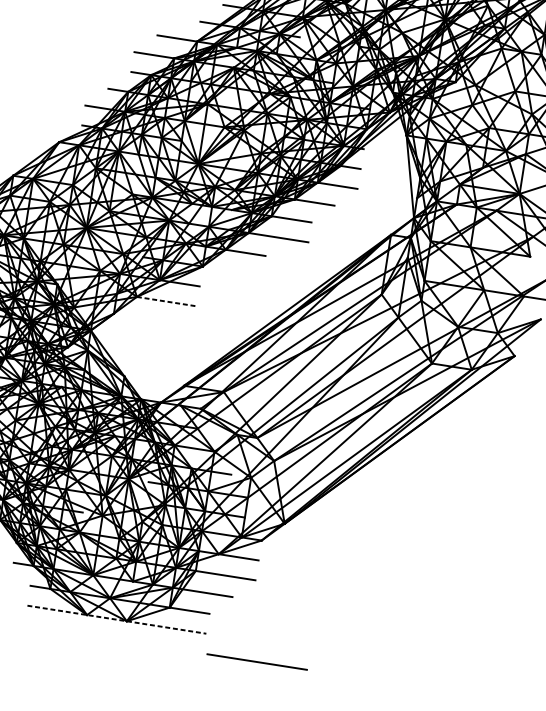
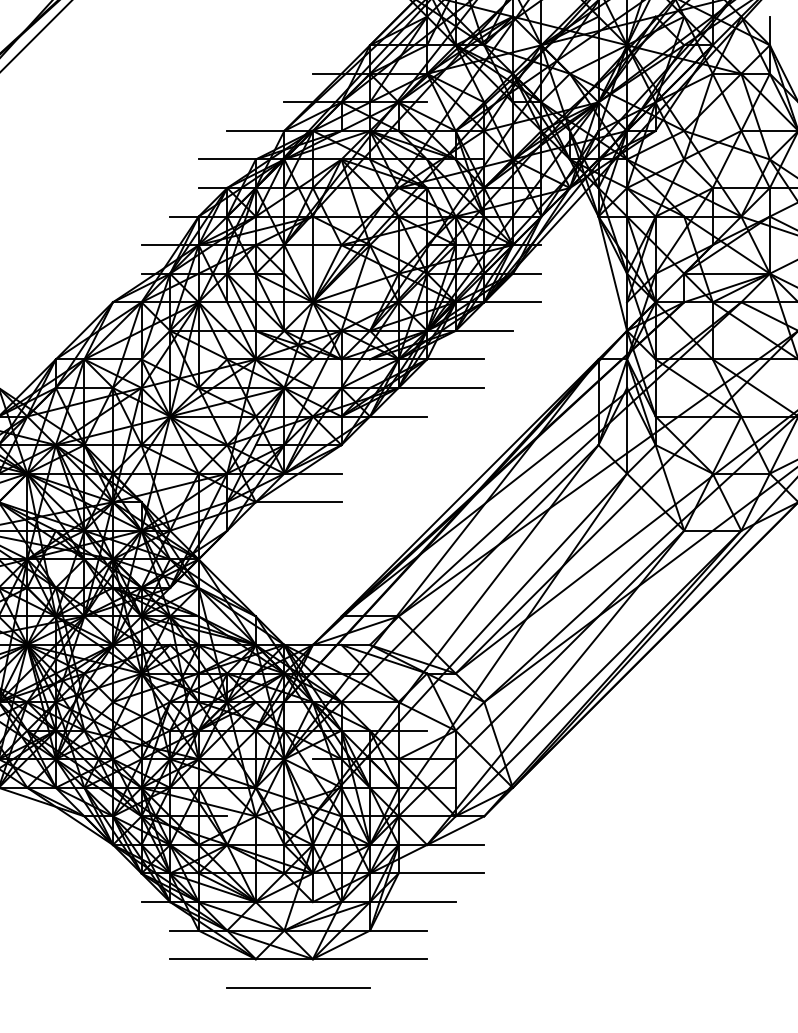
line: (166, 301) -> (298, 502), dashed -> solid
line: (116, 619) -> (298, 959), dashed -> solid
line: (257, 661) -> (298, 987), moved

